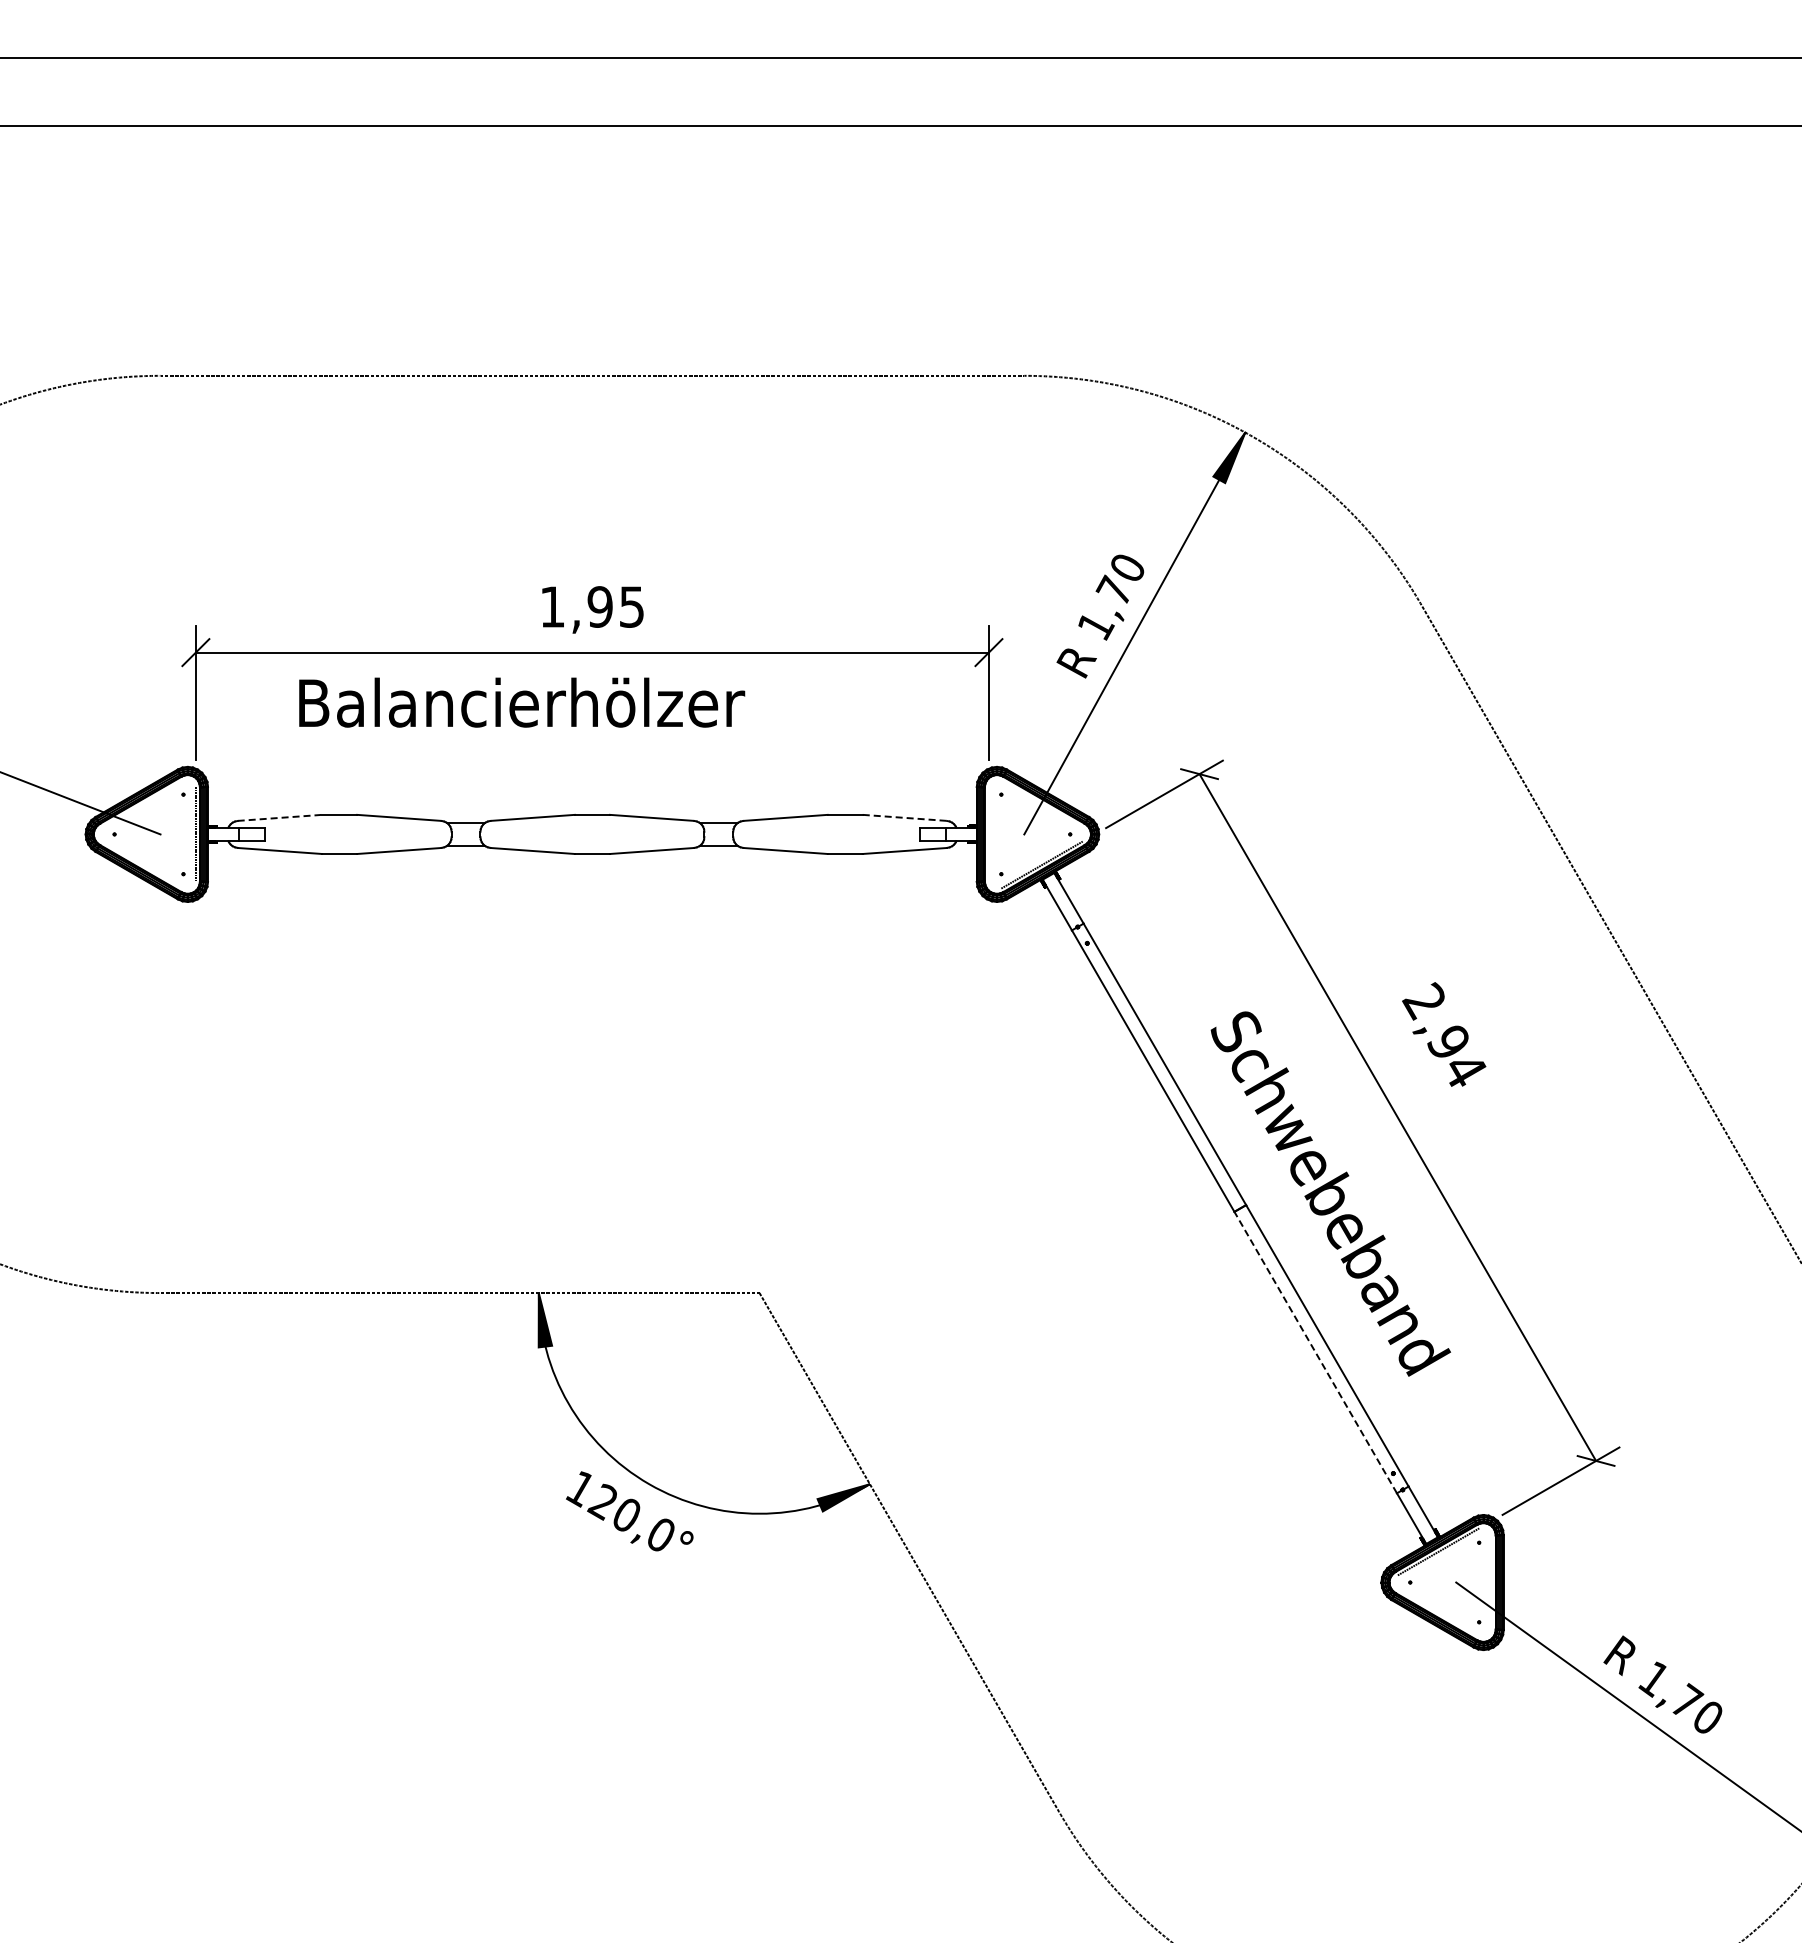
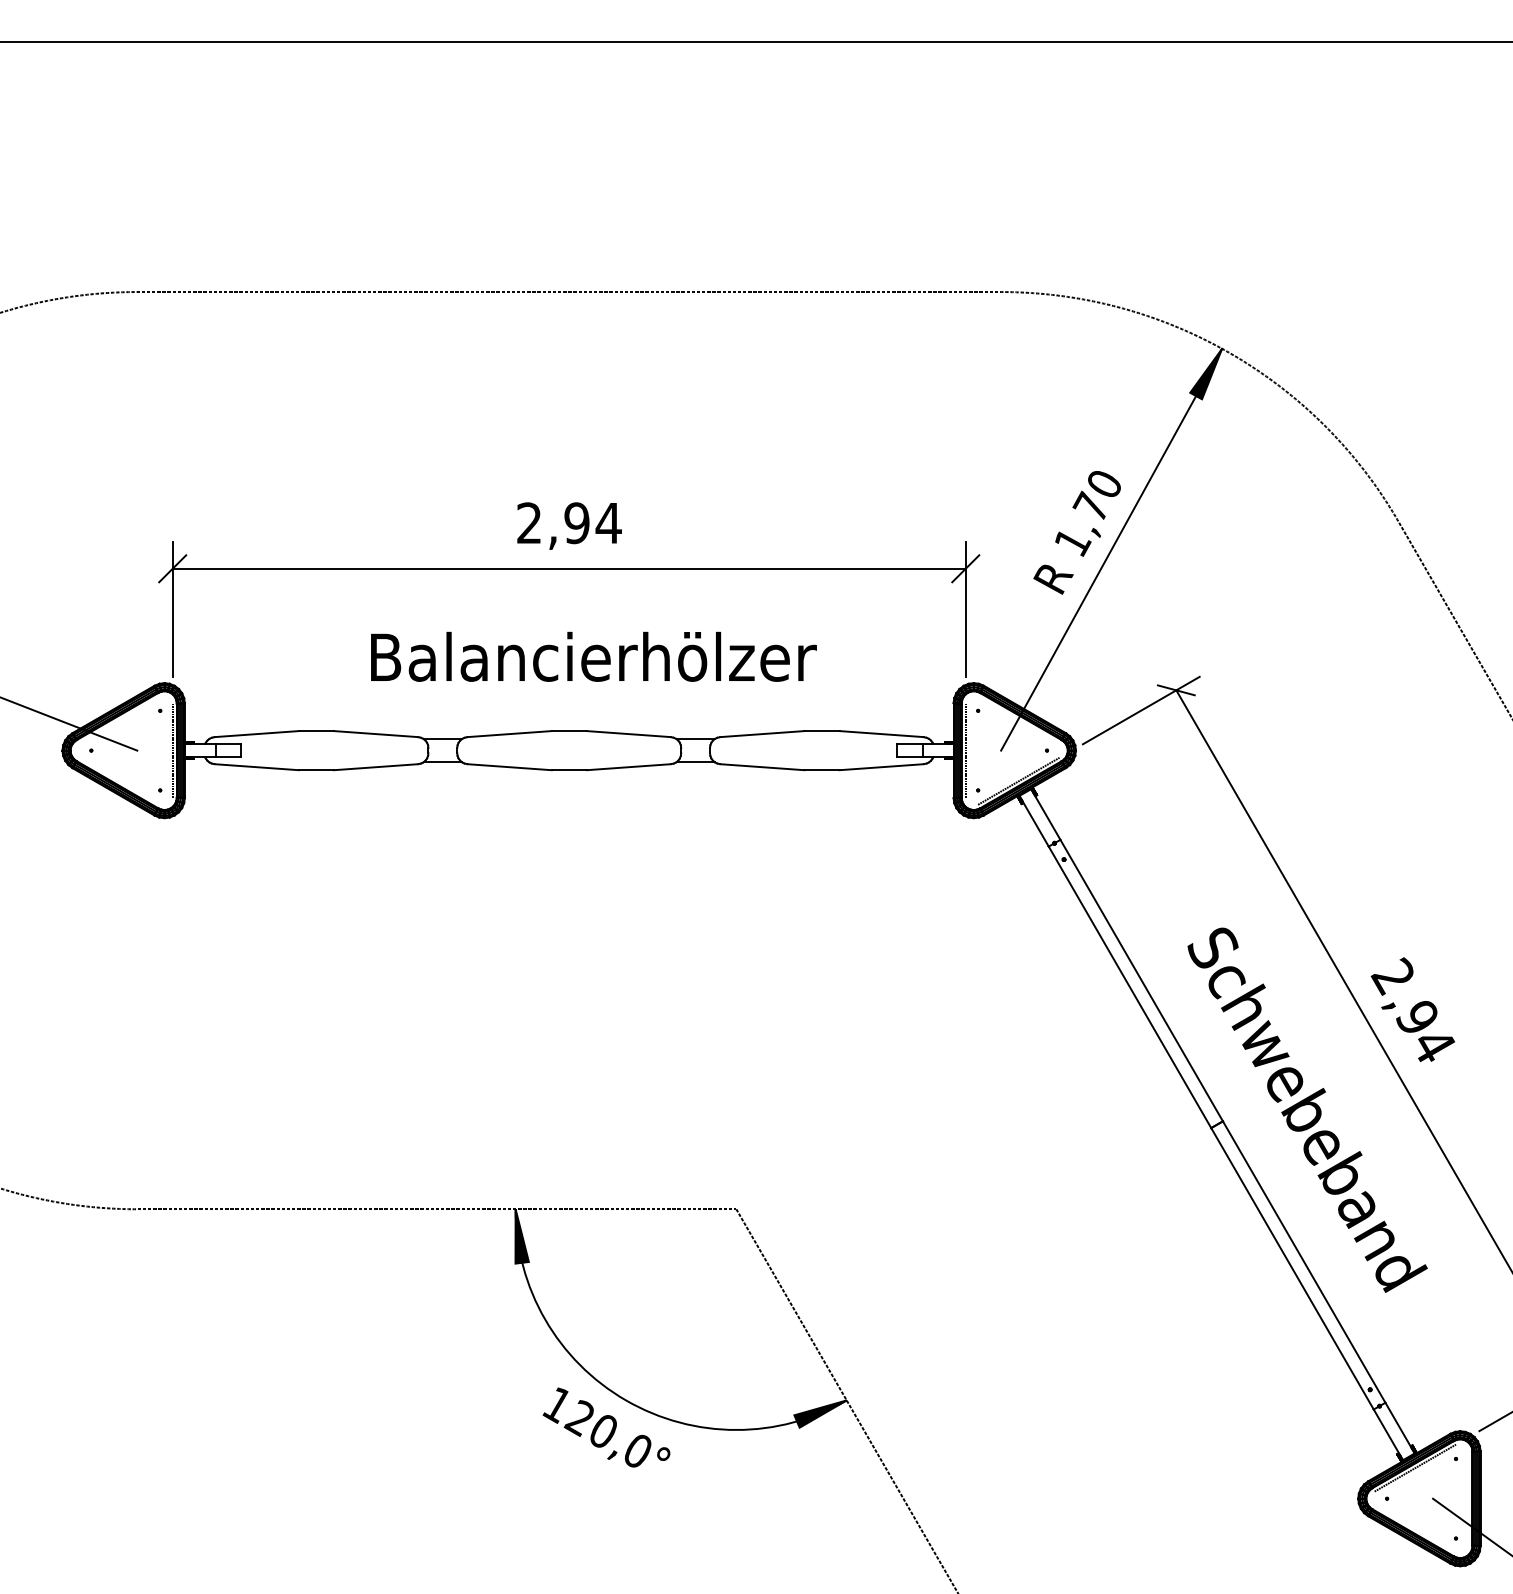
text: (592, 606) -> (569, 522), 1,95 -> 2,94
text: (522, 702) -> (594, 656), moved
line: (280, 817) -> (257, 733), dashed -> solid
line: (905, 817) -> (882, 733), dashed -> solid
line: (988, 834) -> (965, 750), added
text: (1444, 1034) -> (1413, 1009), moved
line: (1315, 1352) -> (1292, 1268), dashed -> solid

